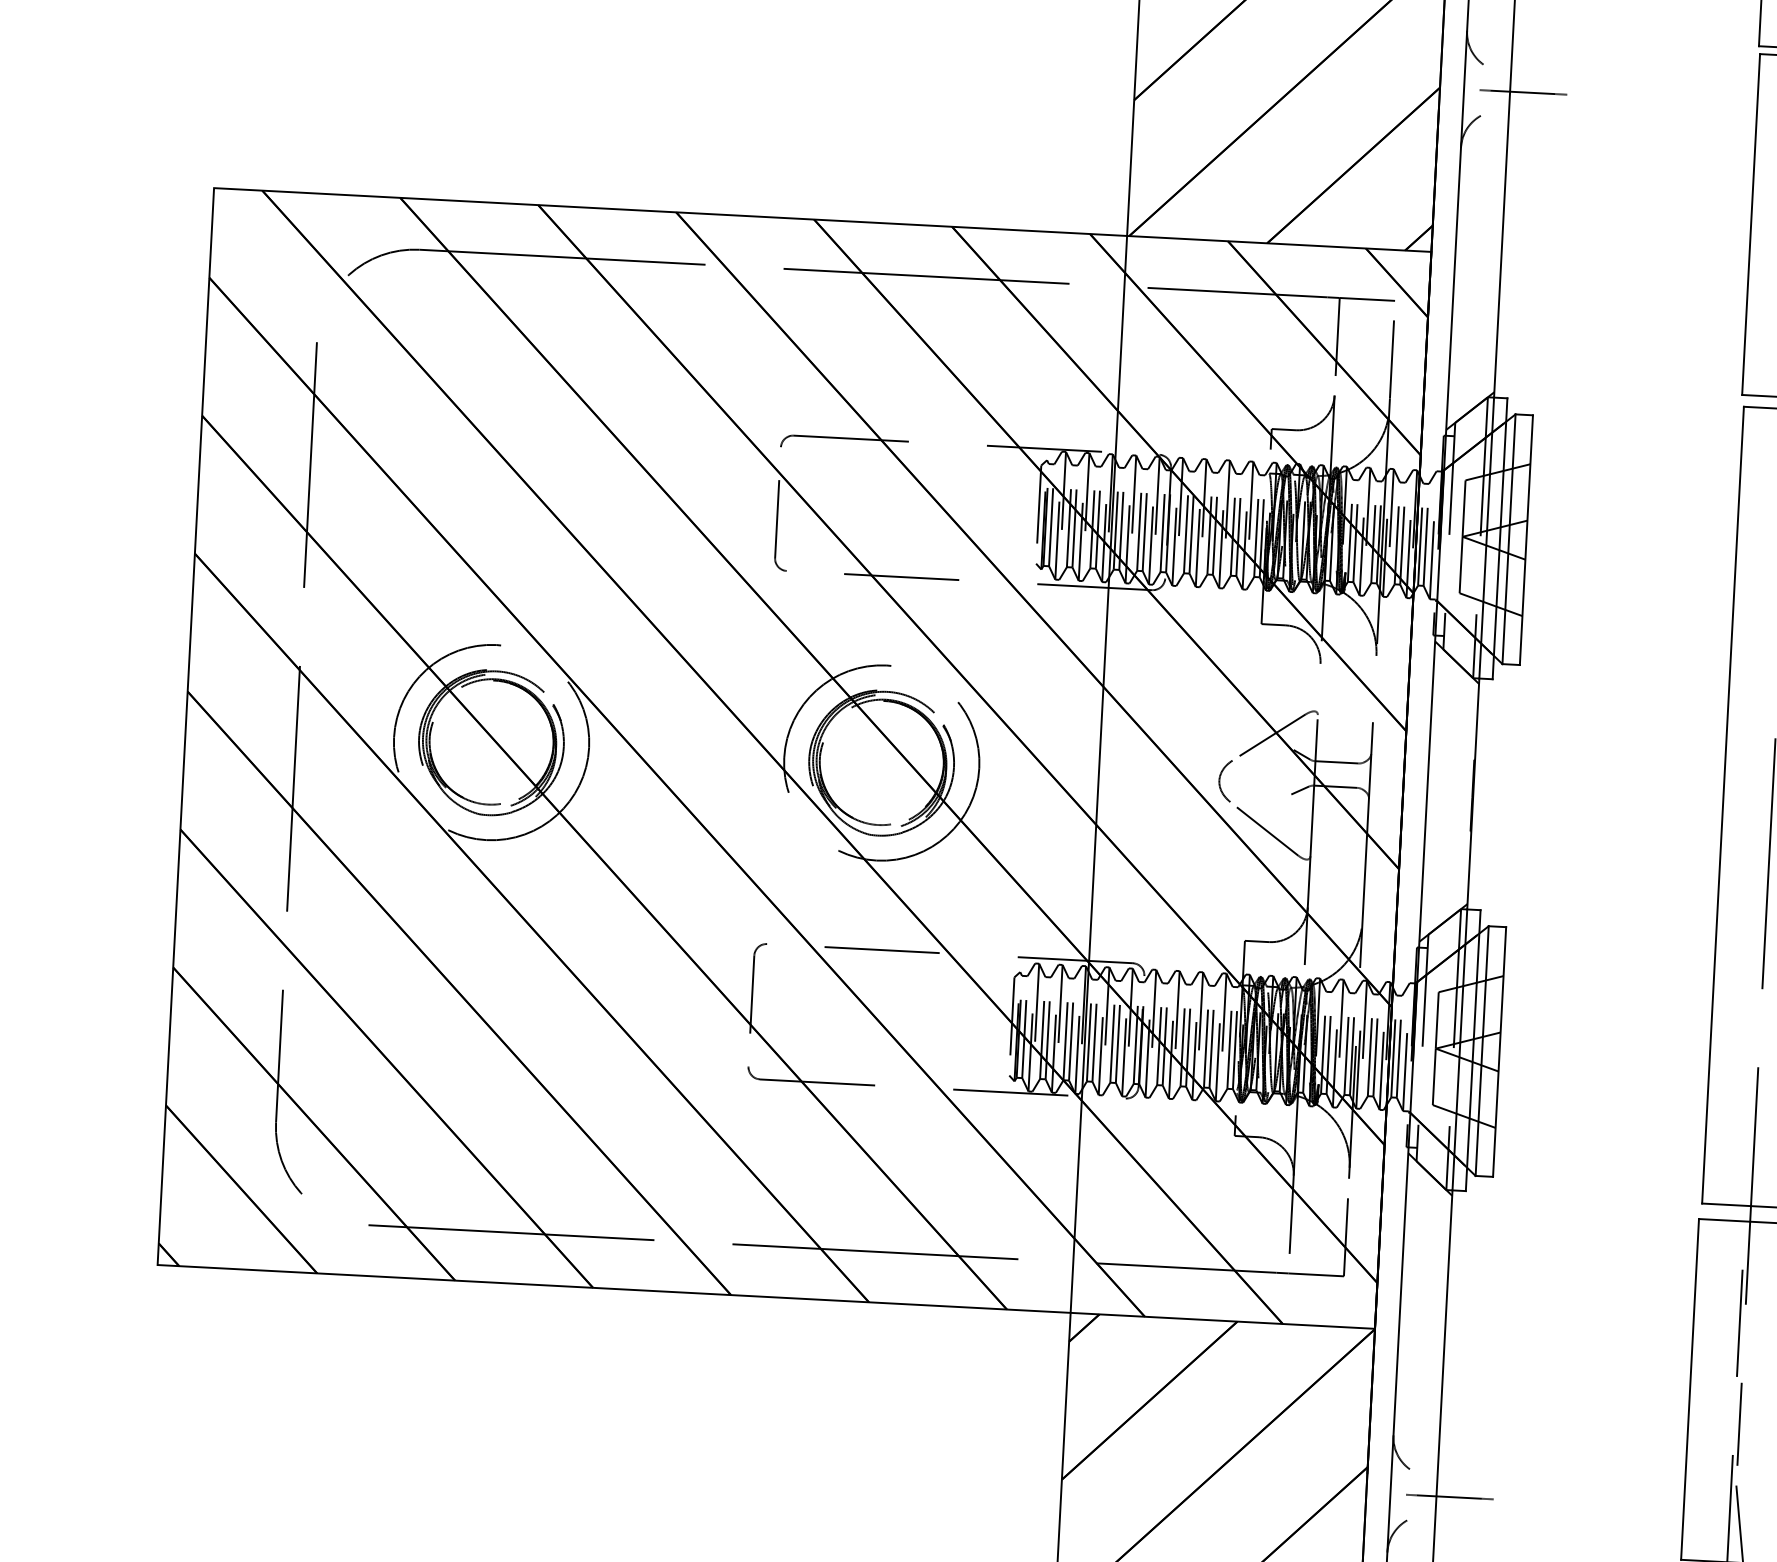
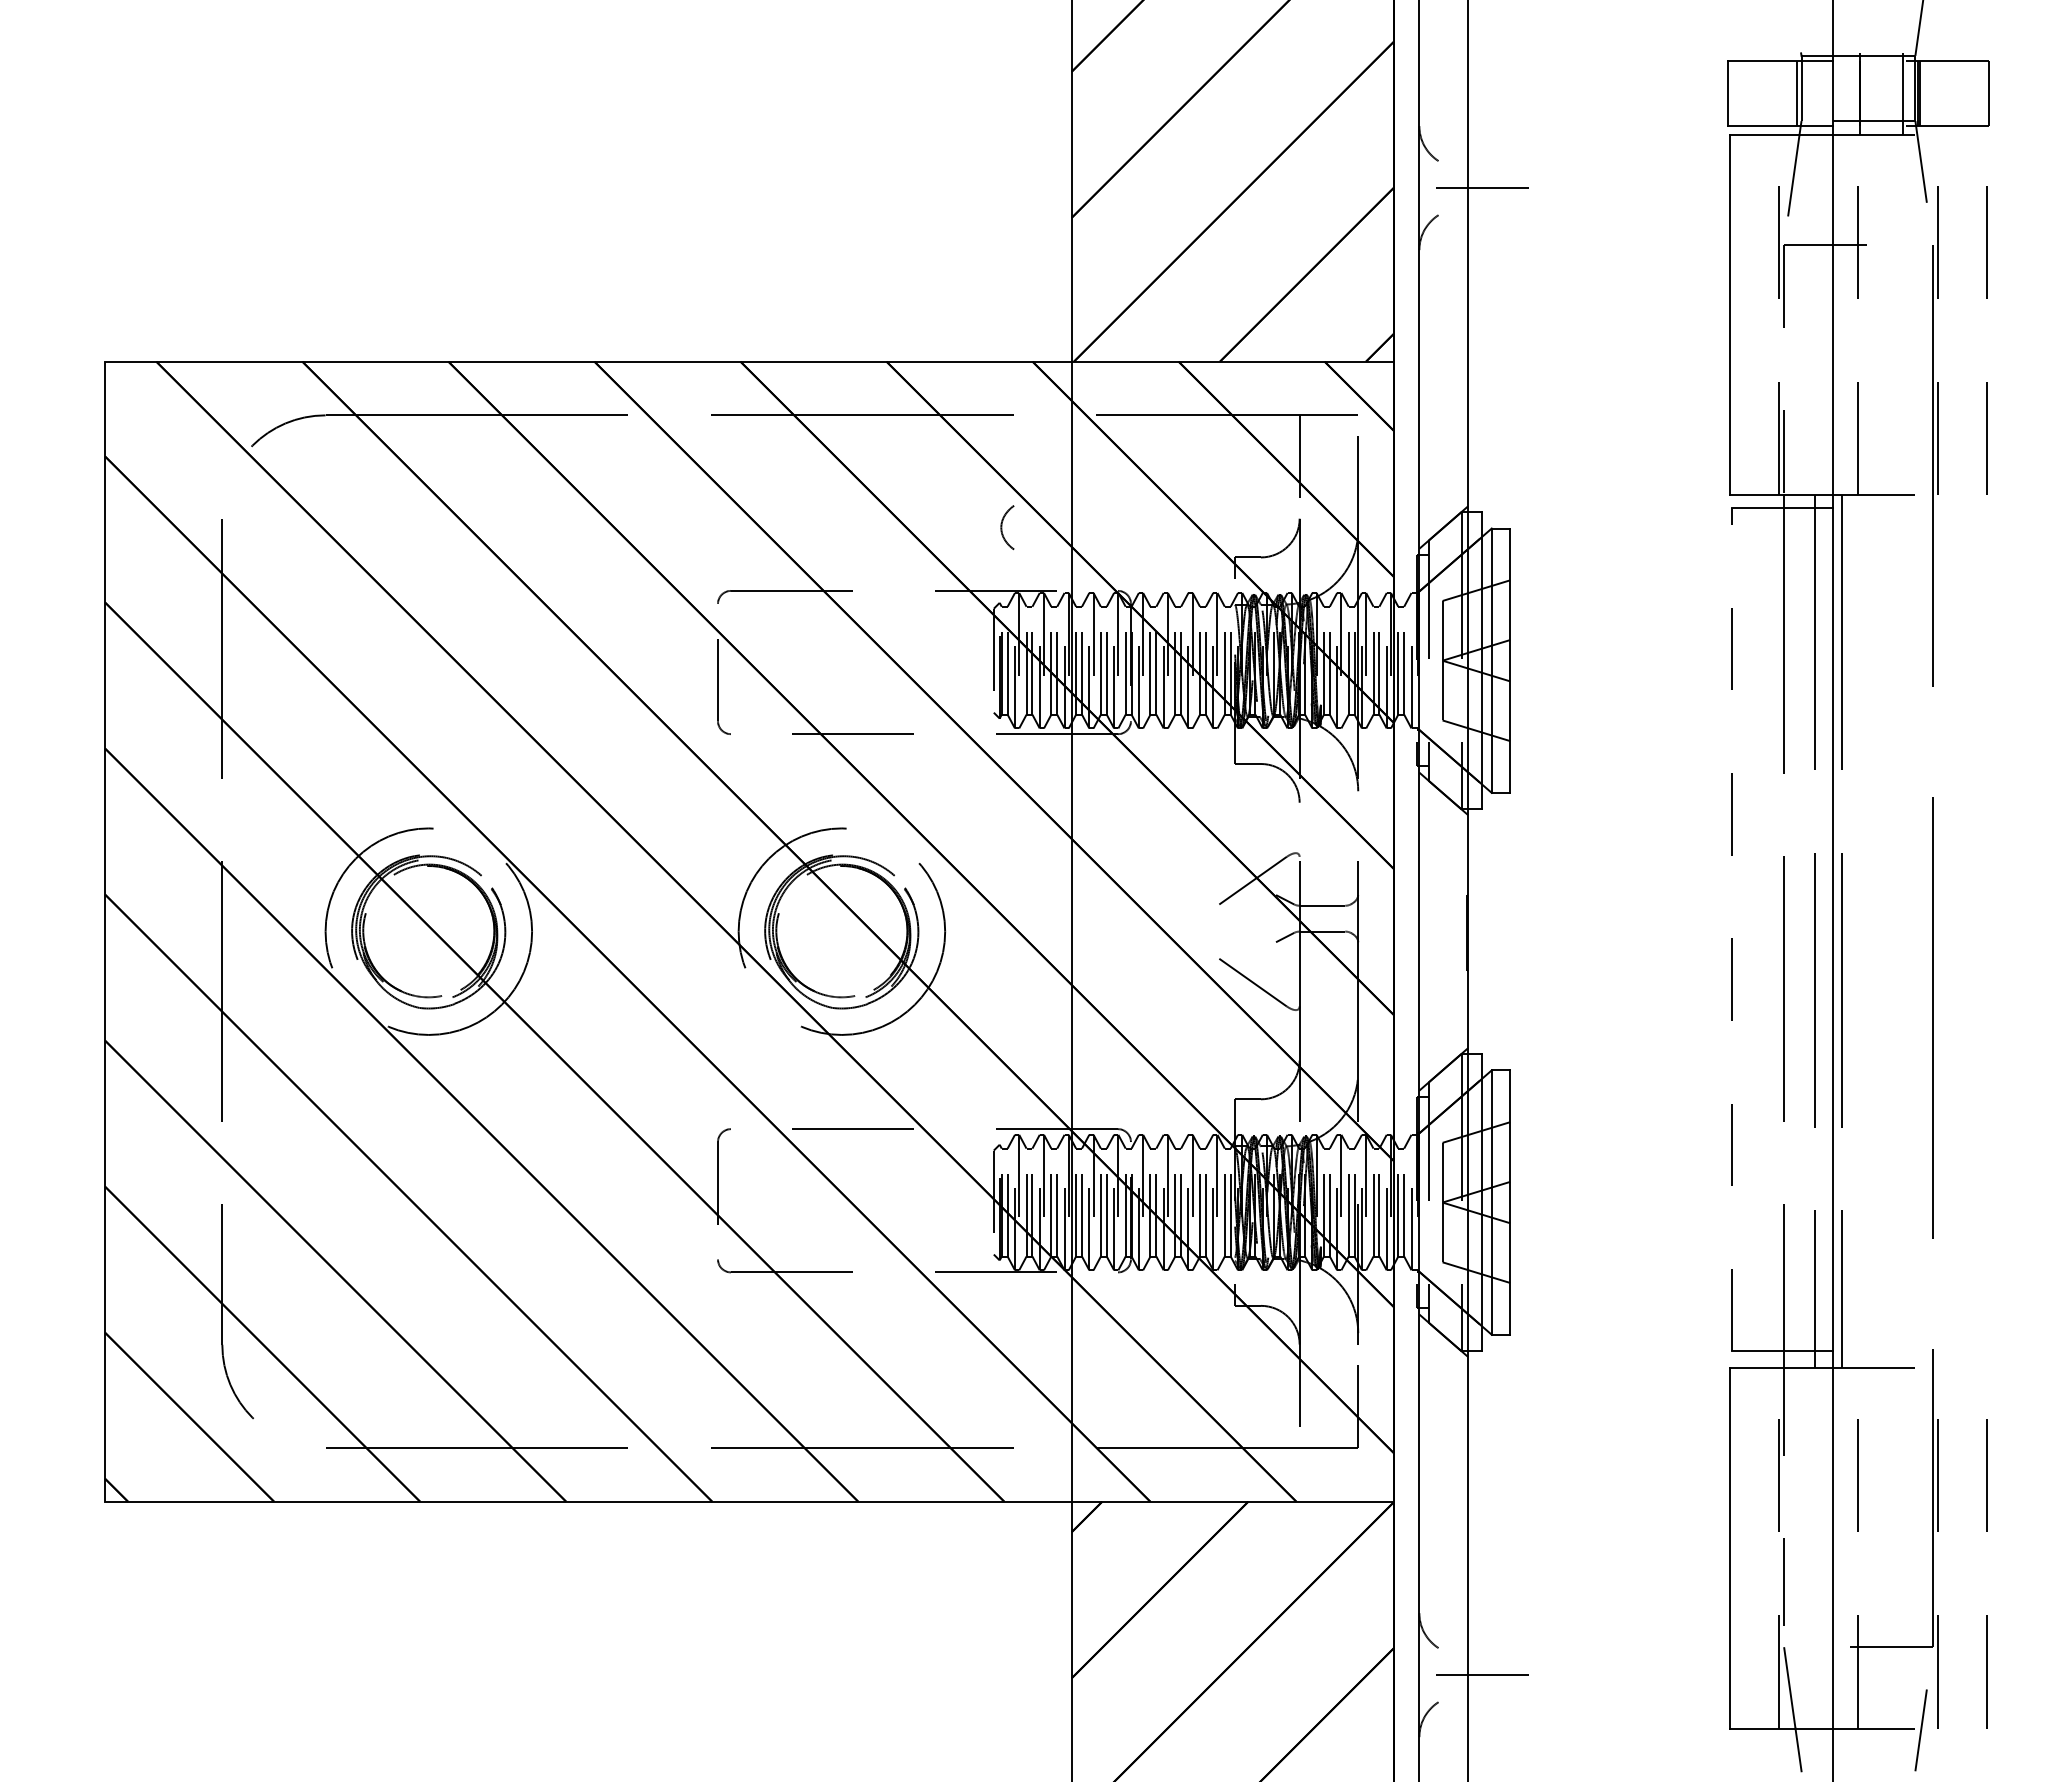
part: (1225, 780) -> (1007, 527), moved
line: (1723, 805) -> (1732, 929), solid -> dashed

